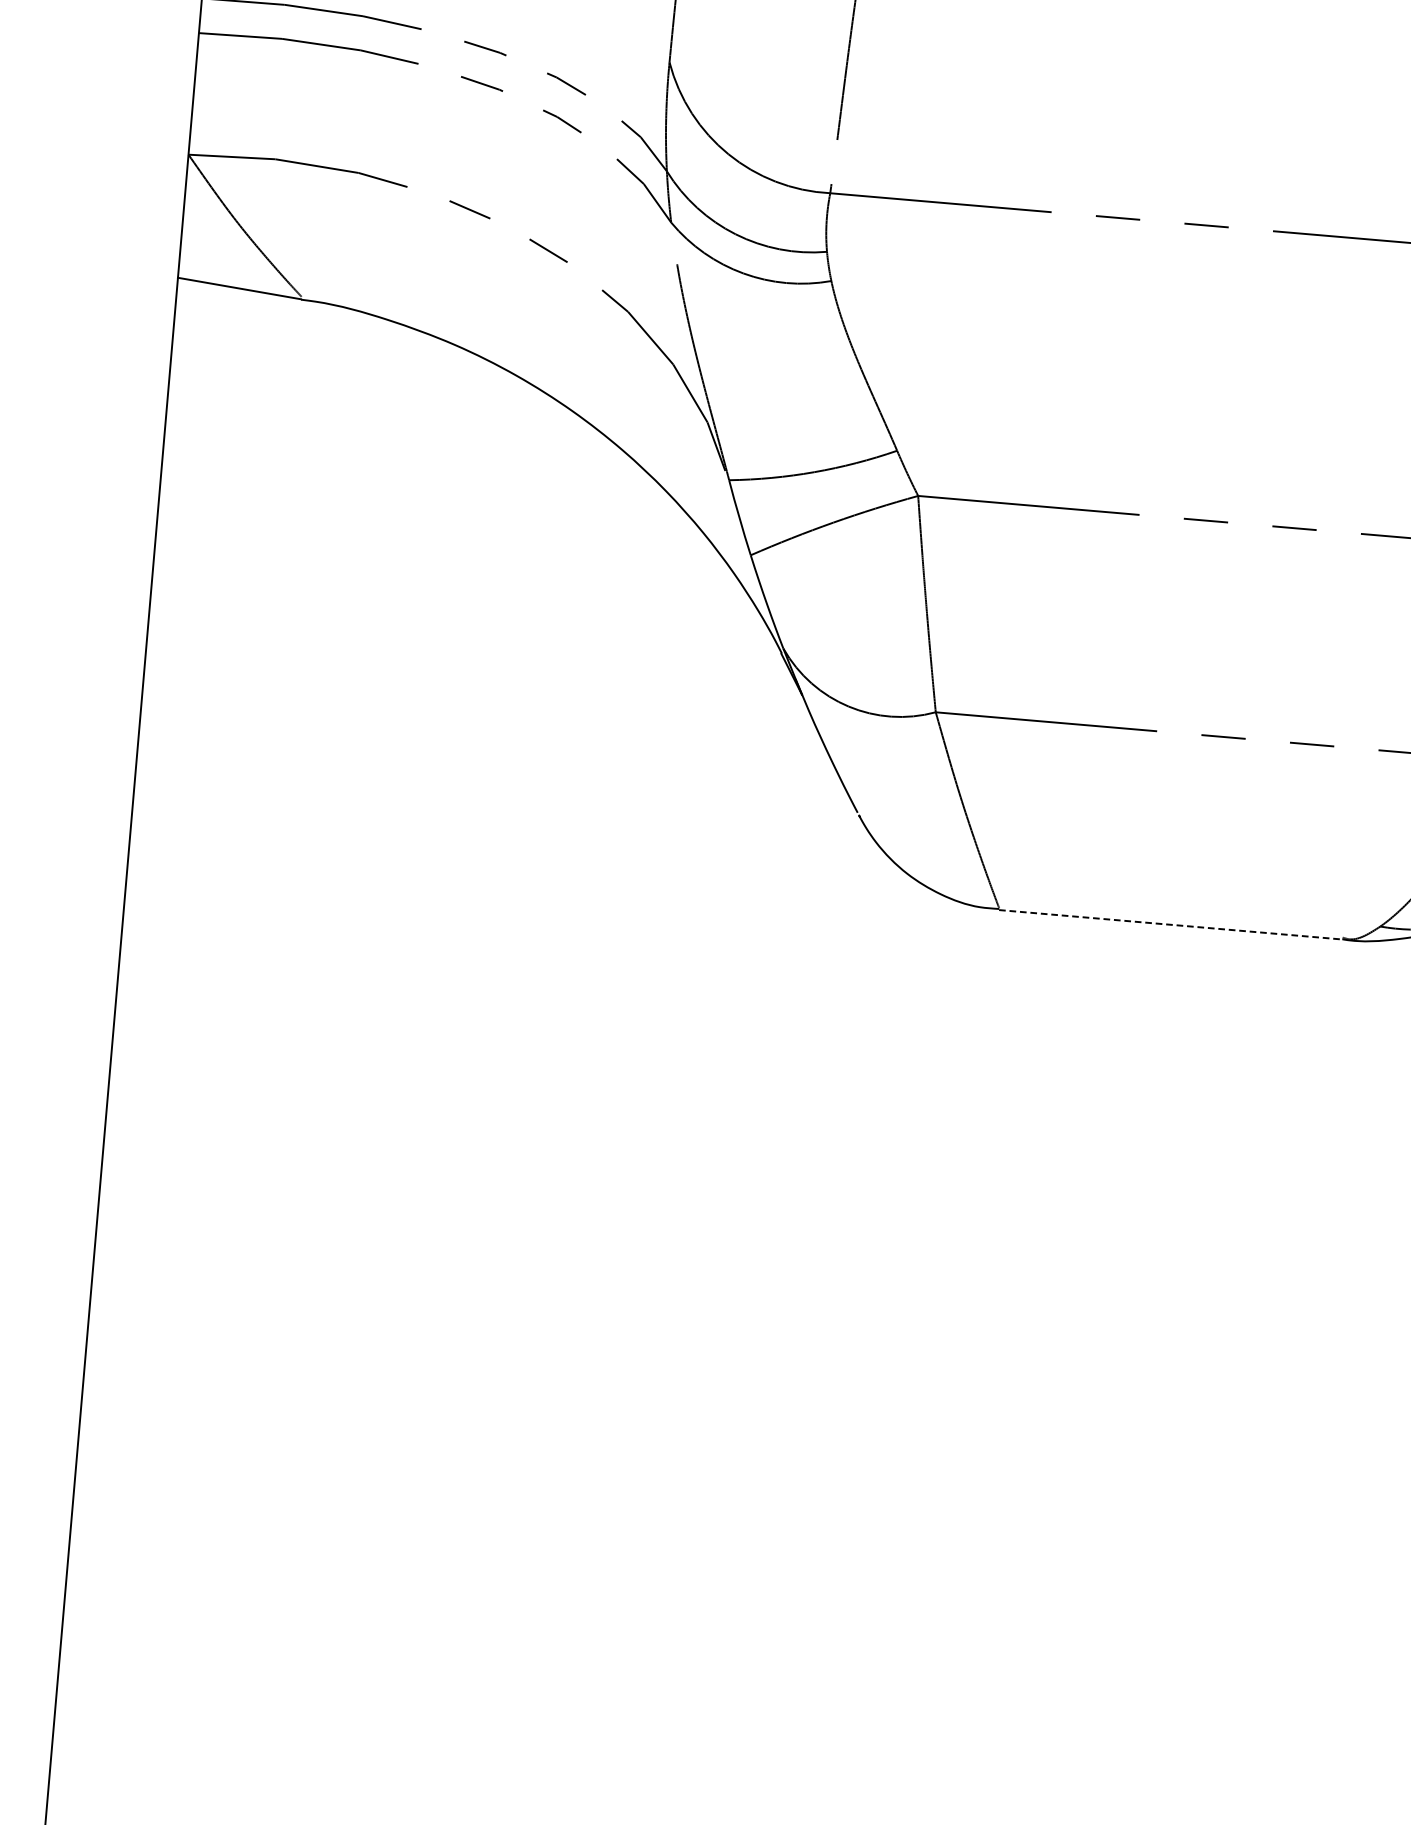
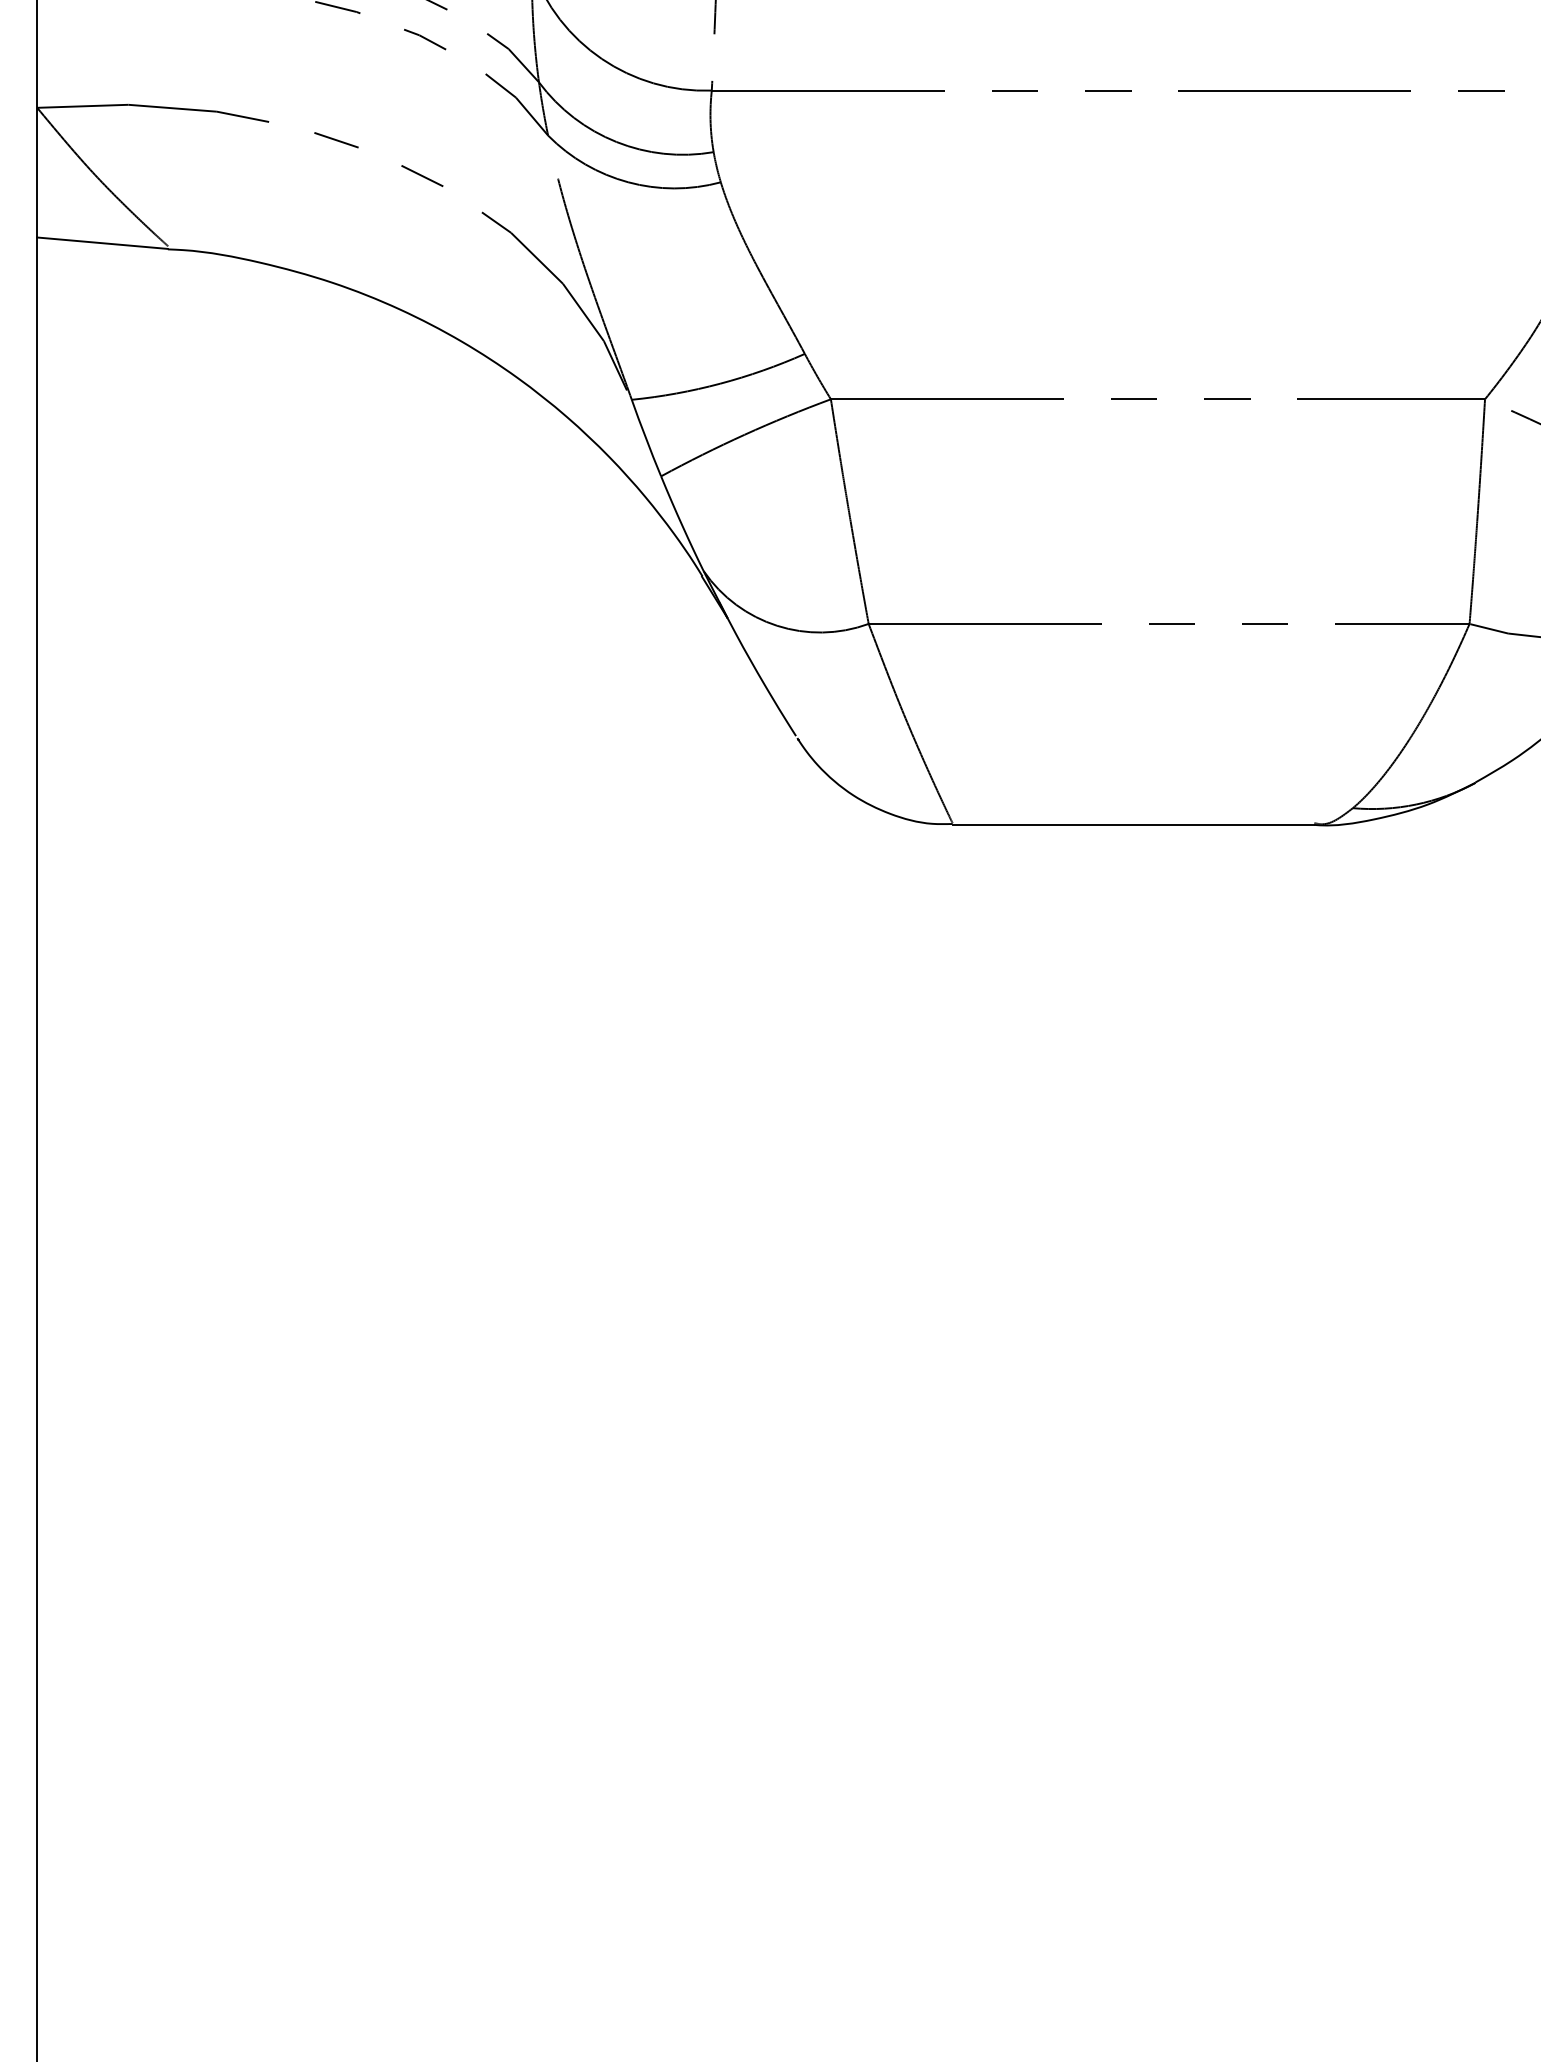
line: (1170, 925) -> (1133, 825), dashed -> solid

